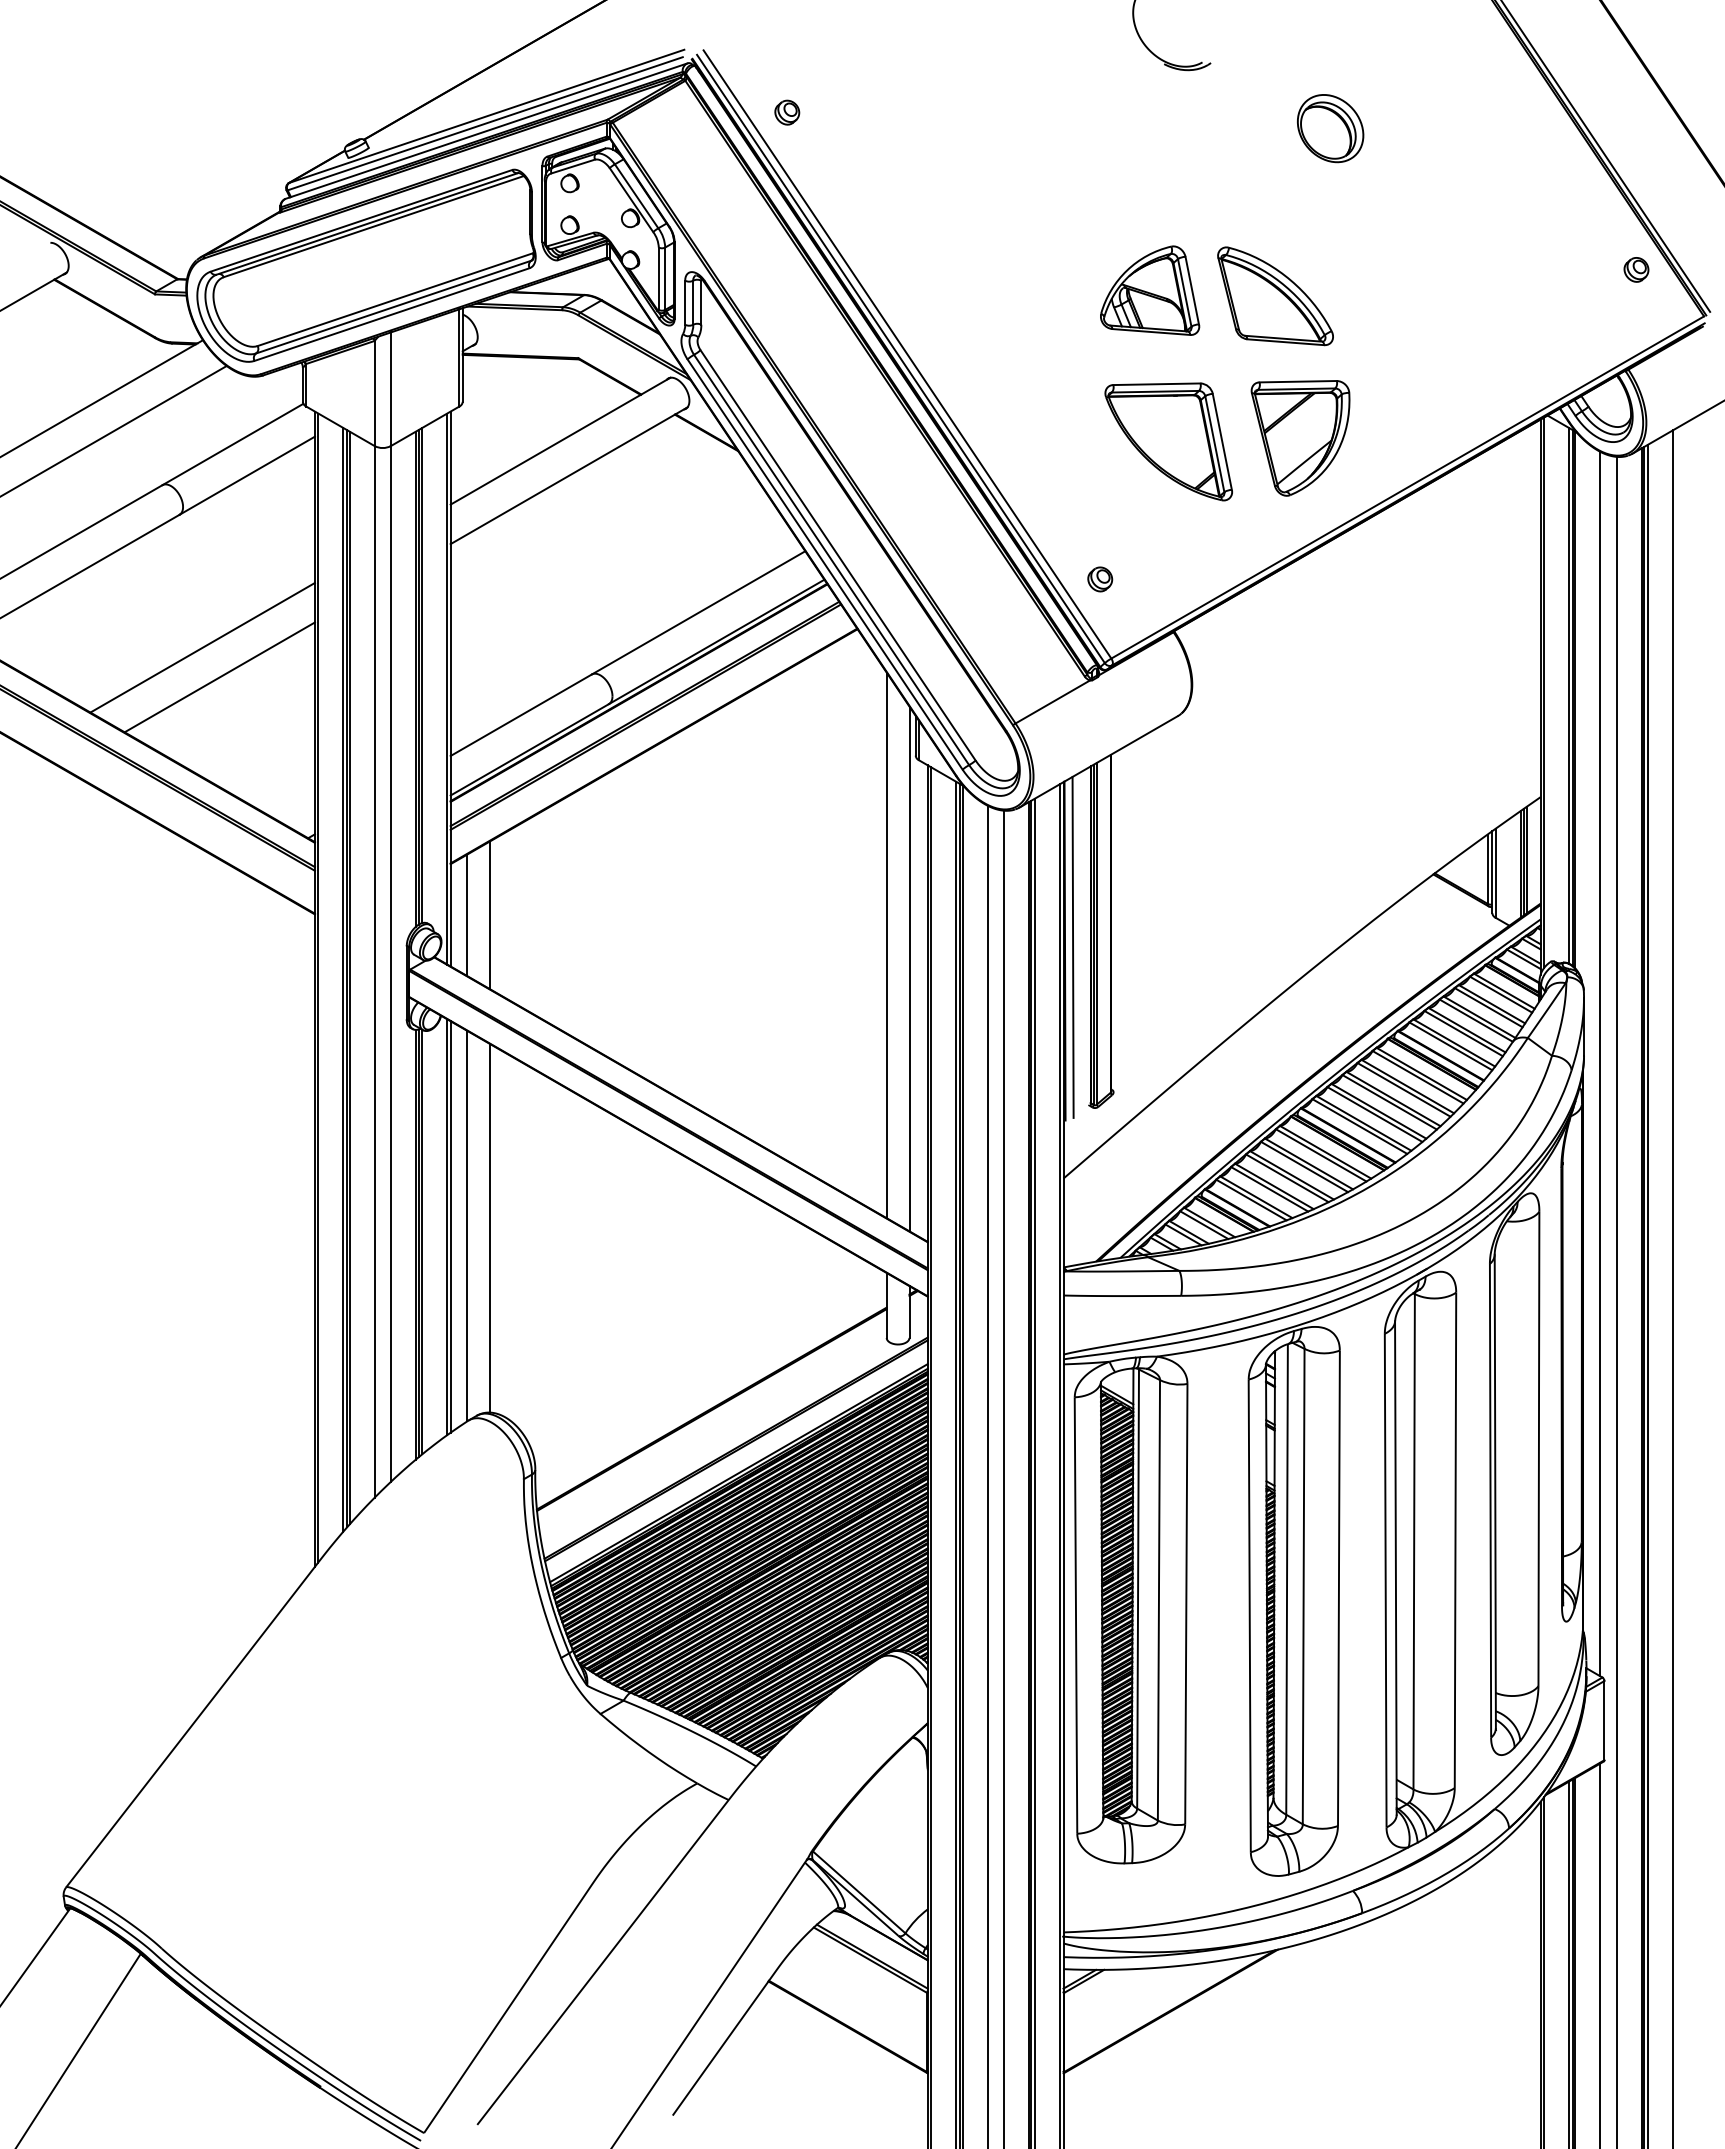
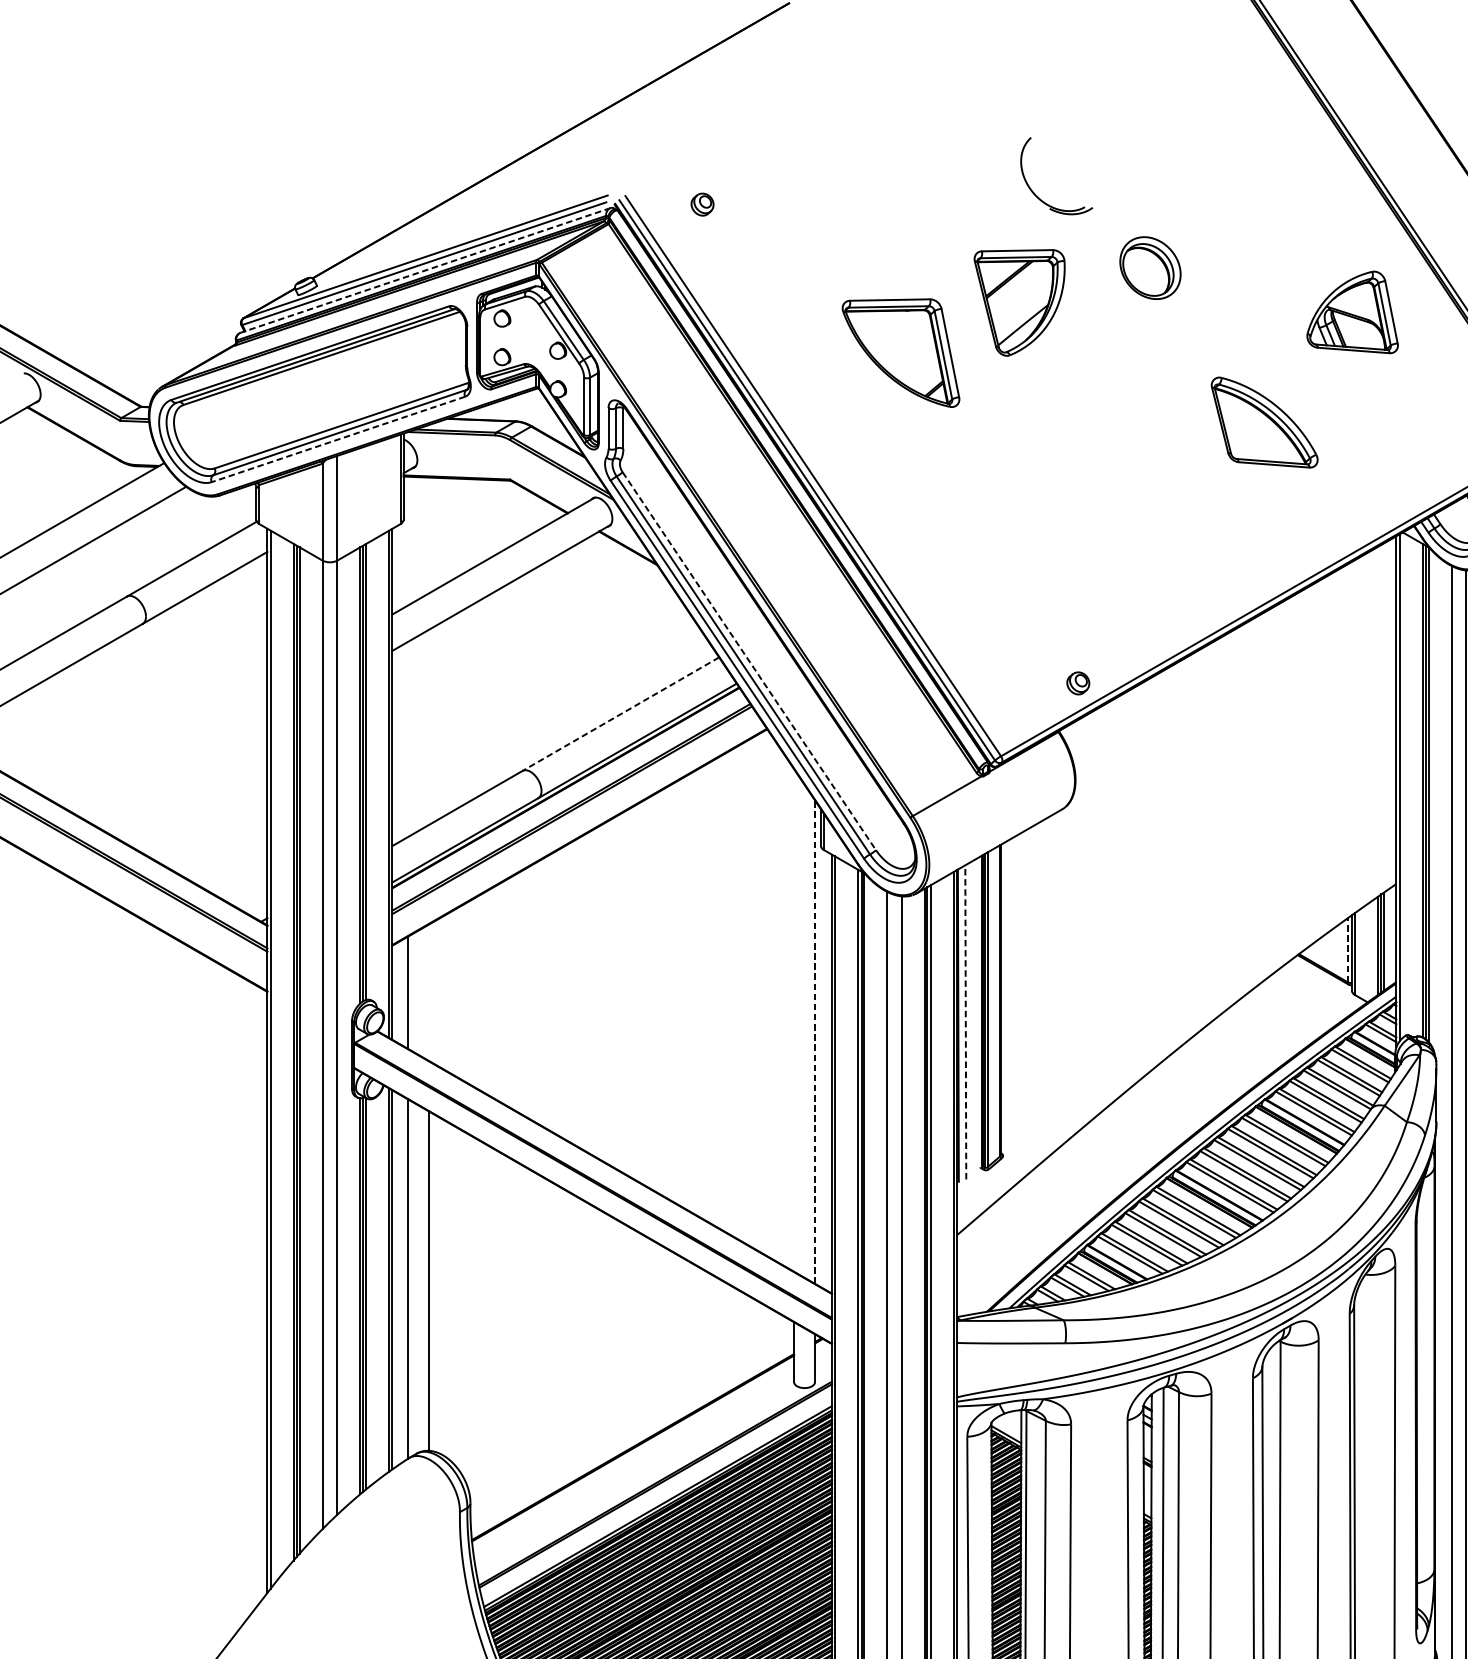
part: (787, 112) -> (702, 204), moved
part: (1330, 128) -> (1150, 268), moved
line: (486, 131) -> (425, 270), solid -> dashed
part: (1150, 290) -> (1353, 312), moved
part: (1275, 296) -> (1264, 422), moved
line: (391, 314) -> (337, 439), solid -> dashed
part: (1300, 438) -> (1019, 303), moved
part: (1168, 441) -> (900, 352), moved
line: (838, 555) -> (749, 661), solid -> dashed
part: (1100, 579) -> (1078, 683), moved
line: (698, 613) -> (620, 714), solid -> dashed
line: (202, 647) -> (163, 746), removed
line: (219, 677) -> (179, 773), removed
line: (1487, 869) -> (1347, 950), solid -> dashed
line: (490, 915) -> (429, 992), removed
line: (886, 945) -> (793, 1020), removed
line: (1073, 947) -> (966, 1022), solid -> dashed
line: (909, 968) -> (815, 1041), solid -> dashed

